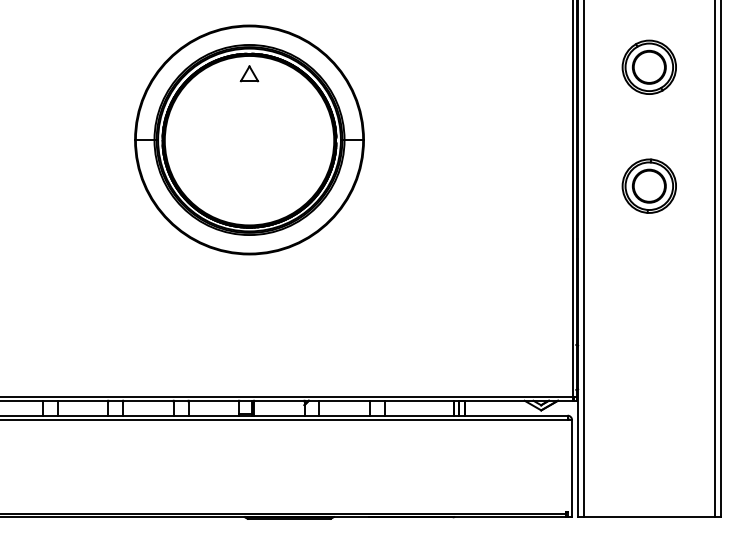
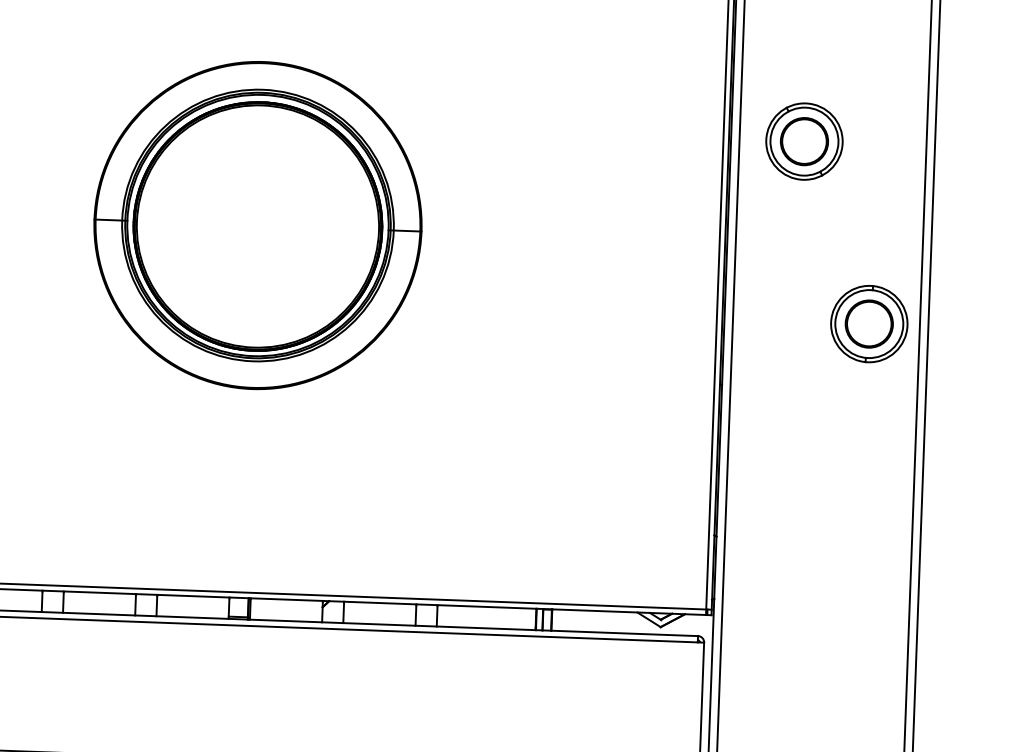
part: (648, 66) -> (803, 140), moved
part: (249, 73) -> (261, 130), removed
part: (648, 185) -> (868, 323), moved

